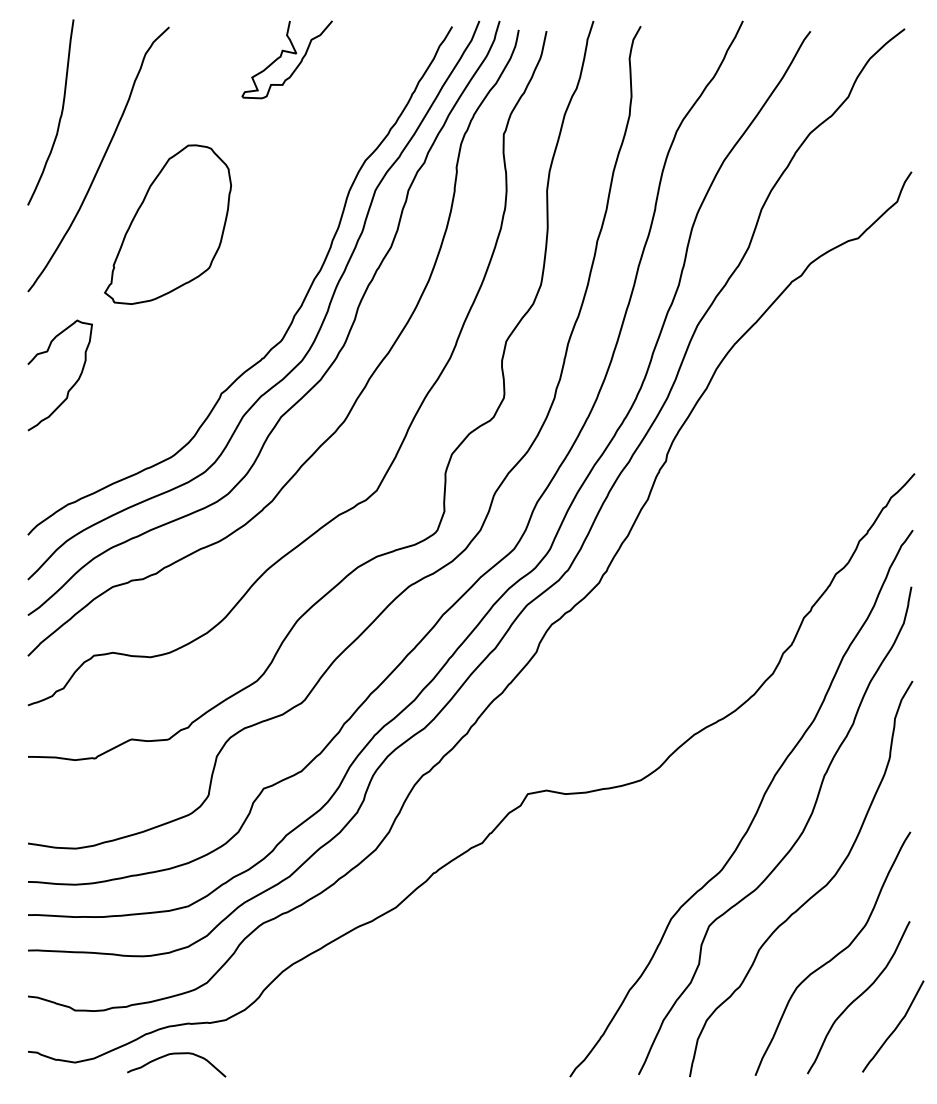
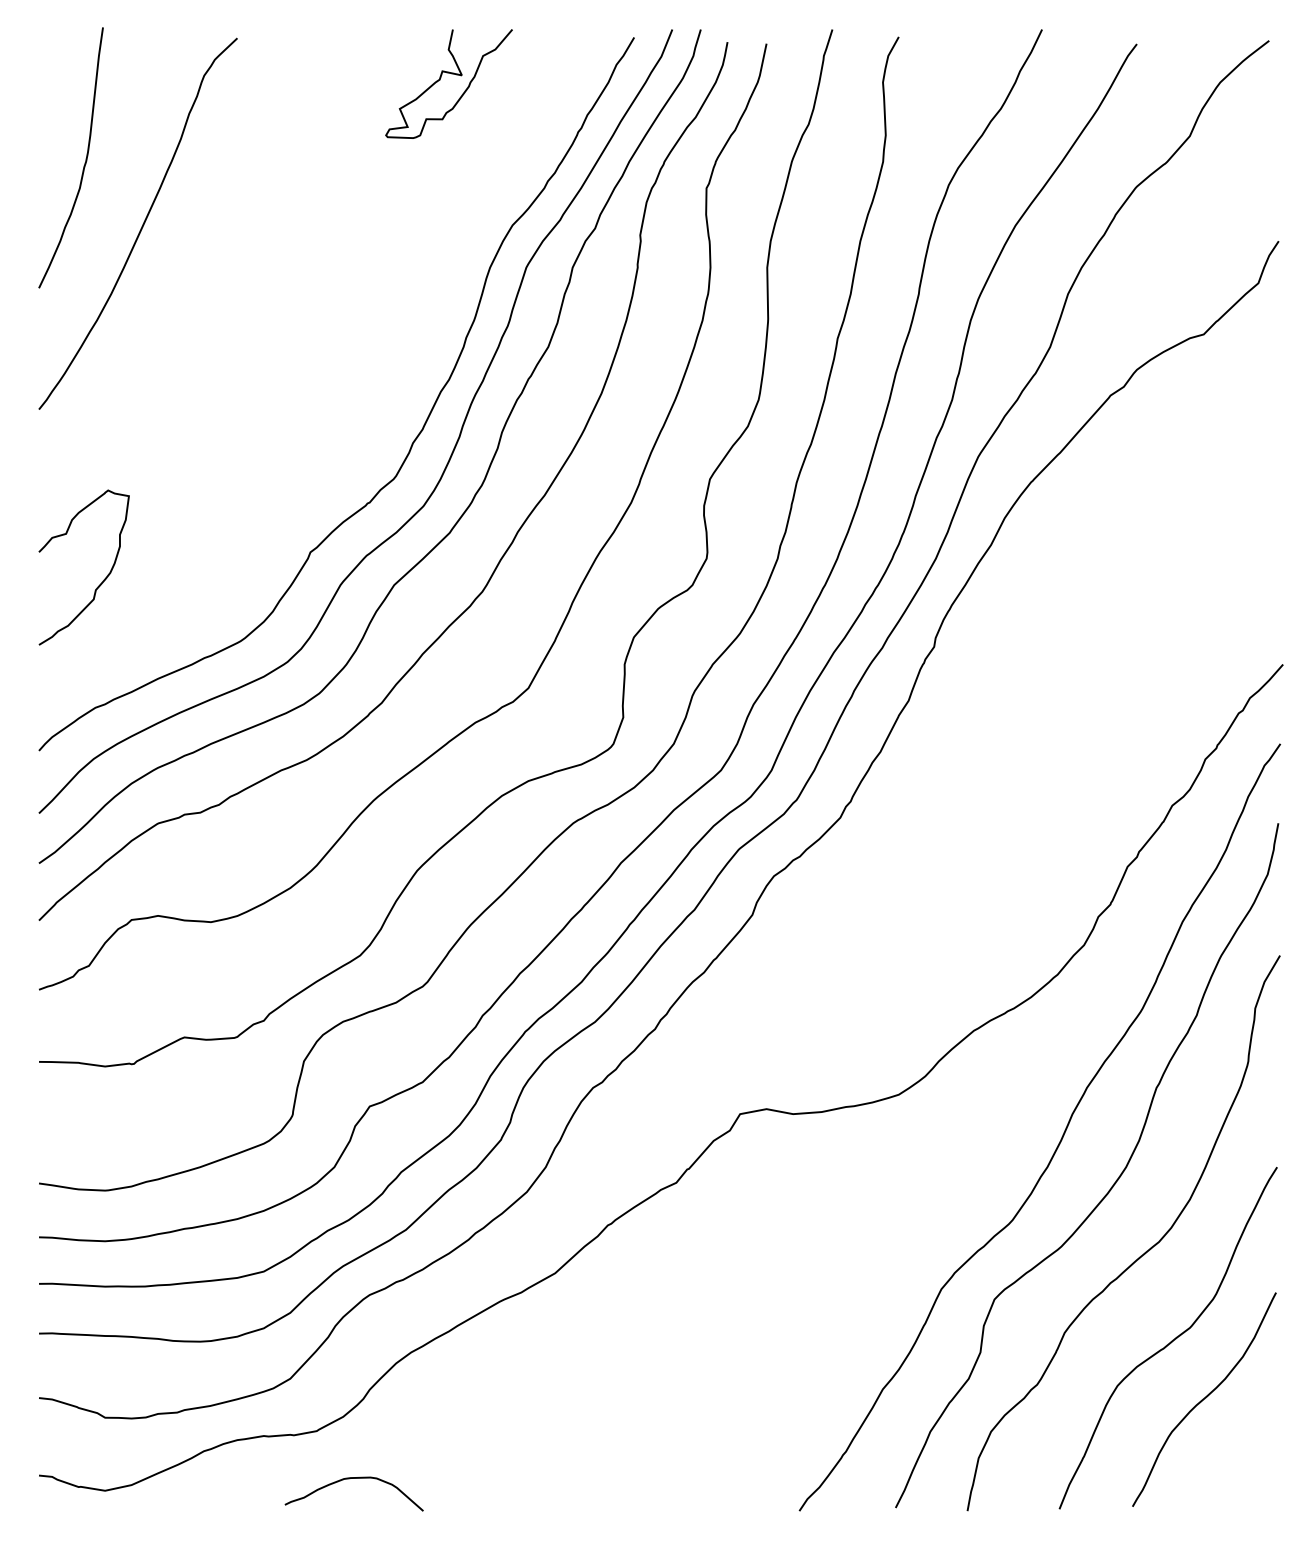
curve: (281, 57) -> (440, 80), moved
part: (168, 224) -> (236, 315), removed
curve: (71, 386) -> (100, 583), moved
curve: (895, 1027) -> (1255, 1441), removed
curve: (176, 1054) -> (353, 1479), moved

